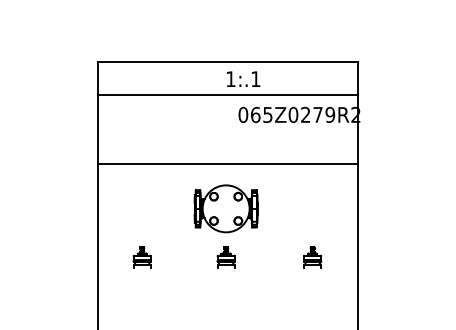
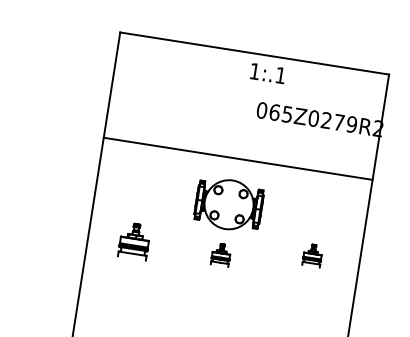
line: (227, 94) -> (248, 86), removed
part: (141, 257) -> (133, 241), size x1.6
part: (312, 257) -> (312, 255), moved

